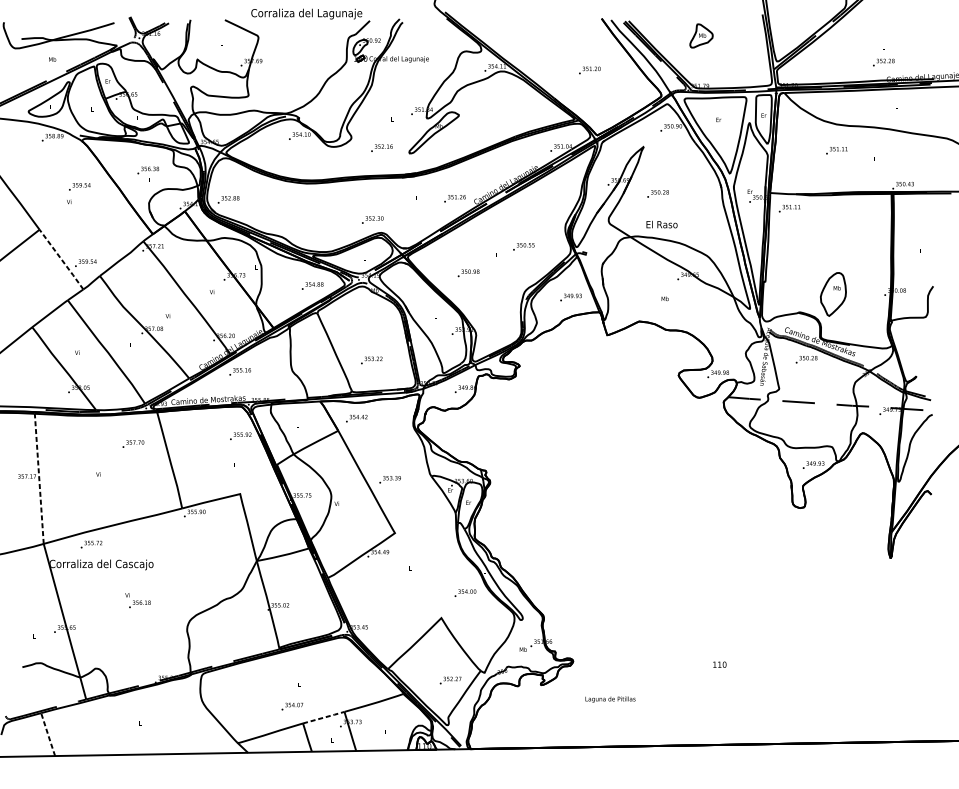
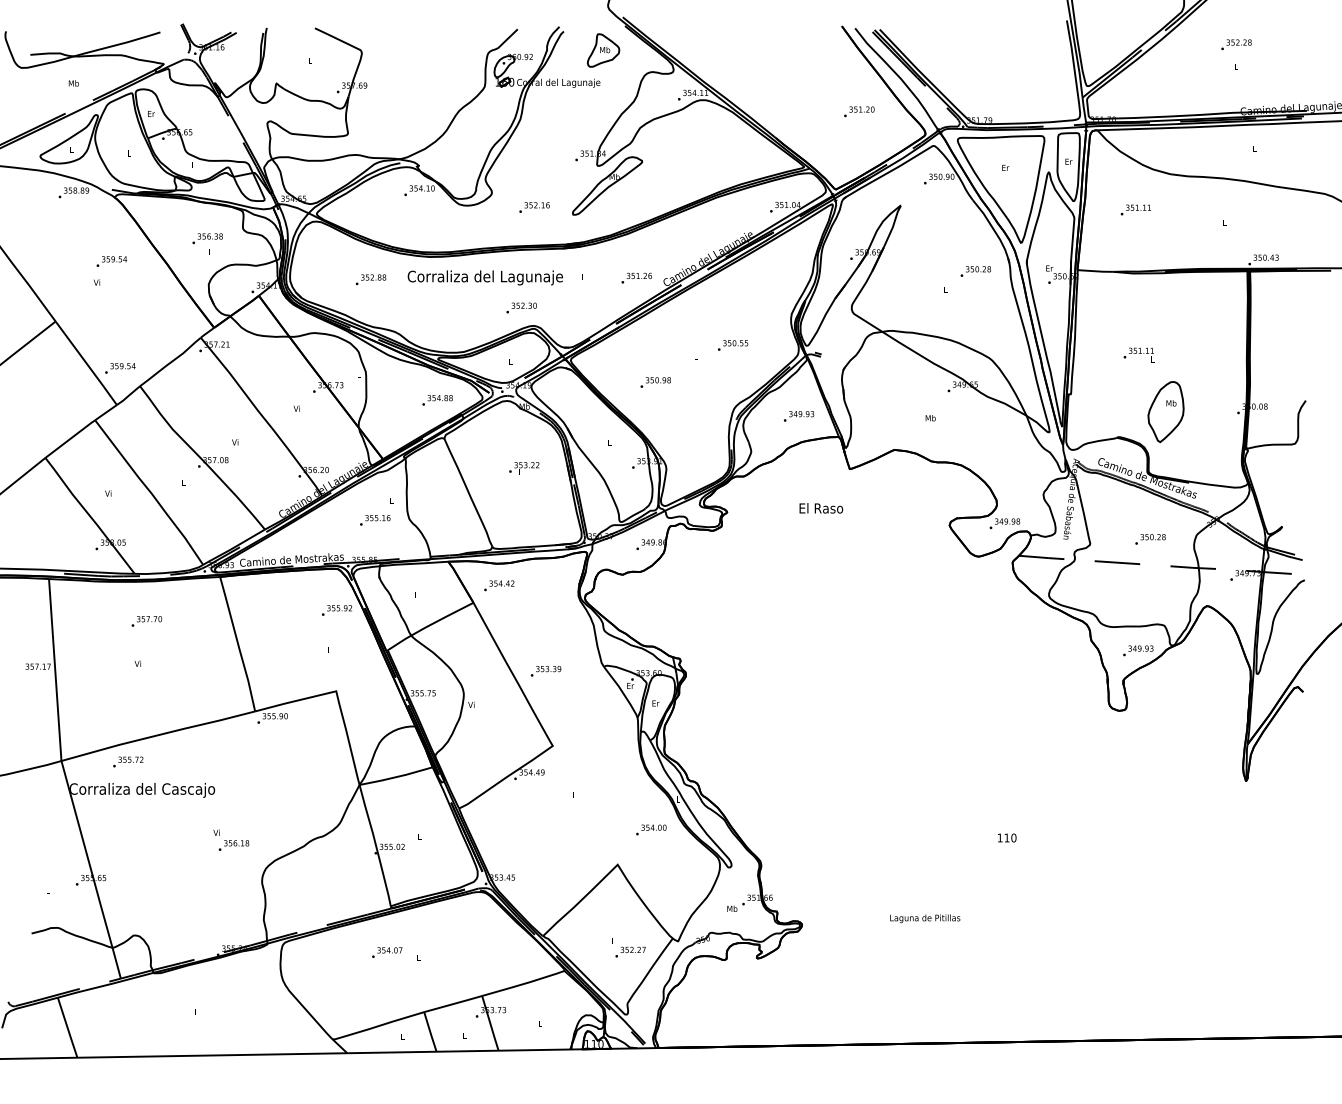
text: (306, 13) -> (484, 277), moved
part: (701, 35) -> (603, 50), moved
text: (883, 62) -> (1236, 44), moved
text: (589, 70) -> (859, 111), moved
text: (836, 150) -> (1135, 209), moved
text: (657, 193) -> (975, 271), moved
text: (228, 199) -> (370, 279), moved
text: (789, 209) -> (1138, 354), moved
text: (662, 224) -> (821, 508), moved
line: (61, 259) -> (86, 363), dashed -> solid
text: (806, 359) -> (1150, 539), moved
text: (371, 361) -> (524, 468), moved
text: (240, 371) -> (375, 520), moved
text: (133, 444) -> (146, 621), moved
line: (39, 478) -> (55, 669), dashed -> solid
text: (138, 600) -> (231, 839), moved
text: (720, 664) -> (1007, 837), moved
text: (610, 699) -> (925, 918), moved
text: (292, 706) -> (387, 952), moved
line: (324, 717) -> (453, 1003), dashed -> solid
line: (48, 734) -> (67, 1027), dashed -> solid

